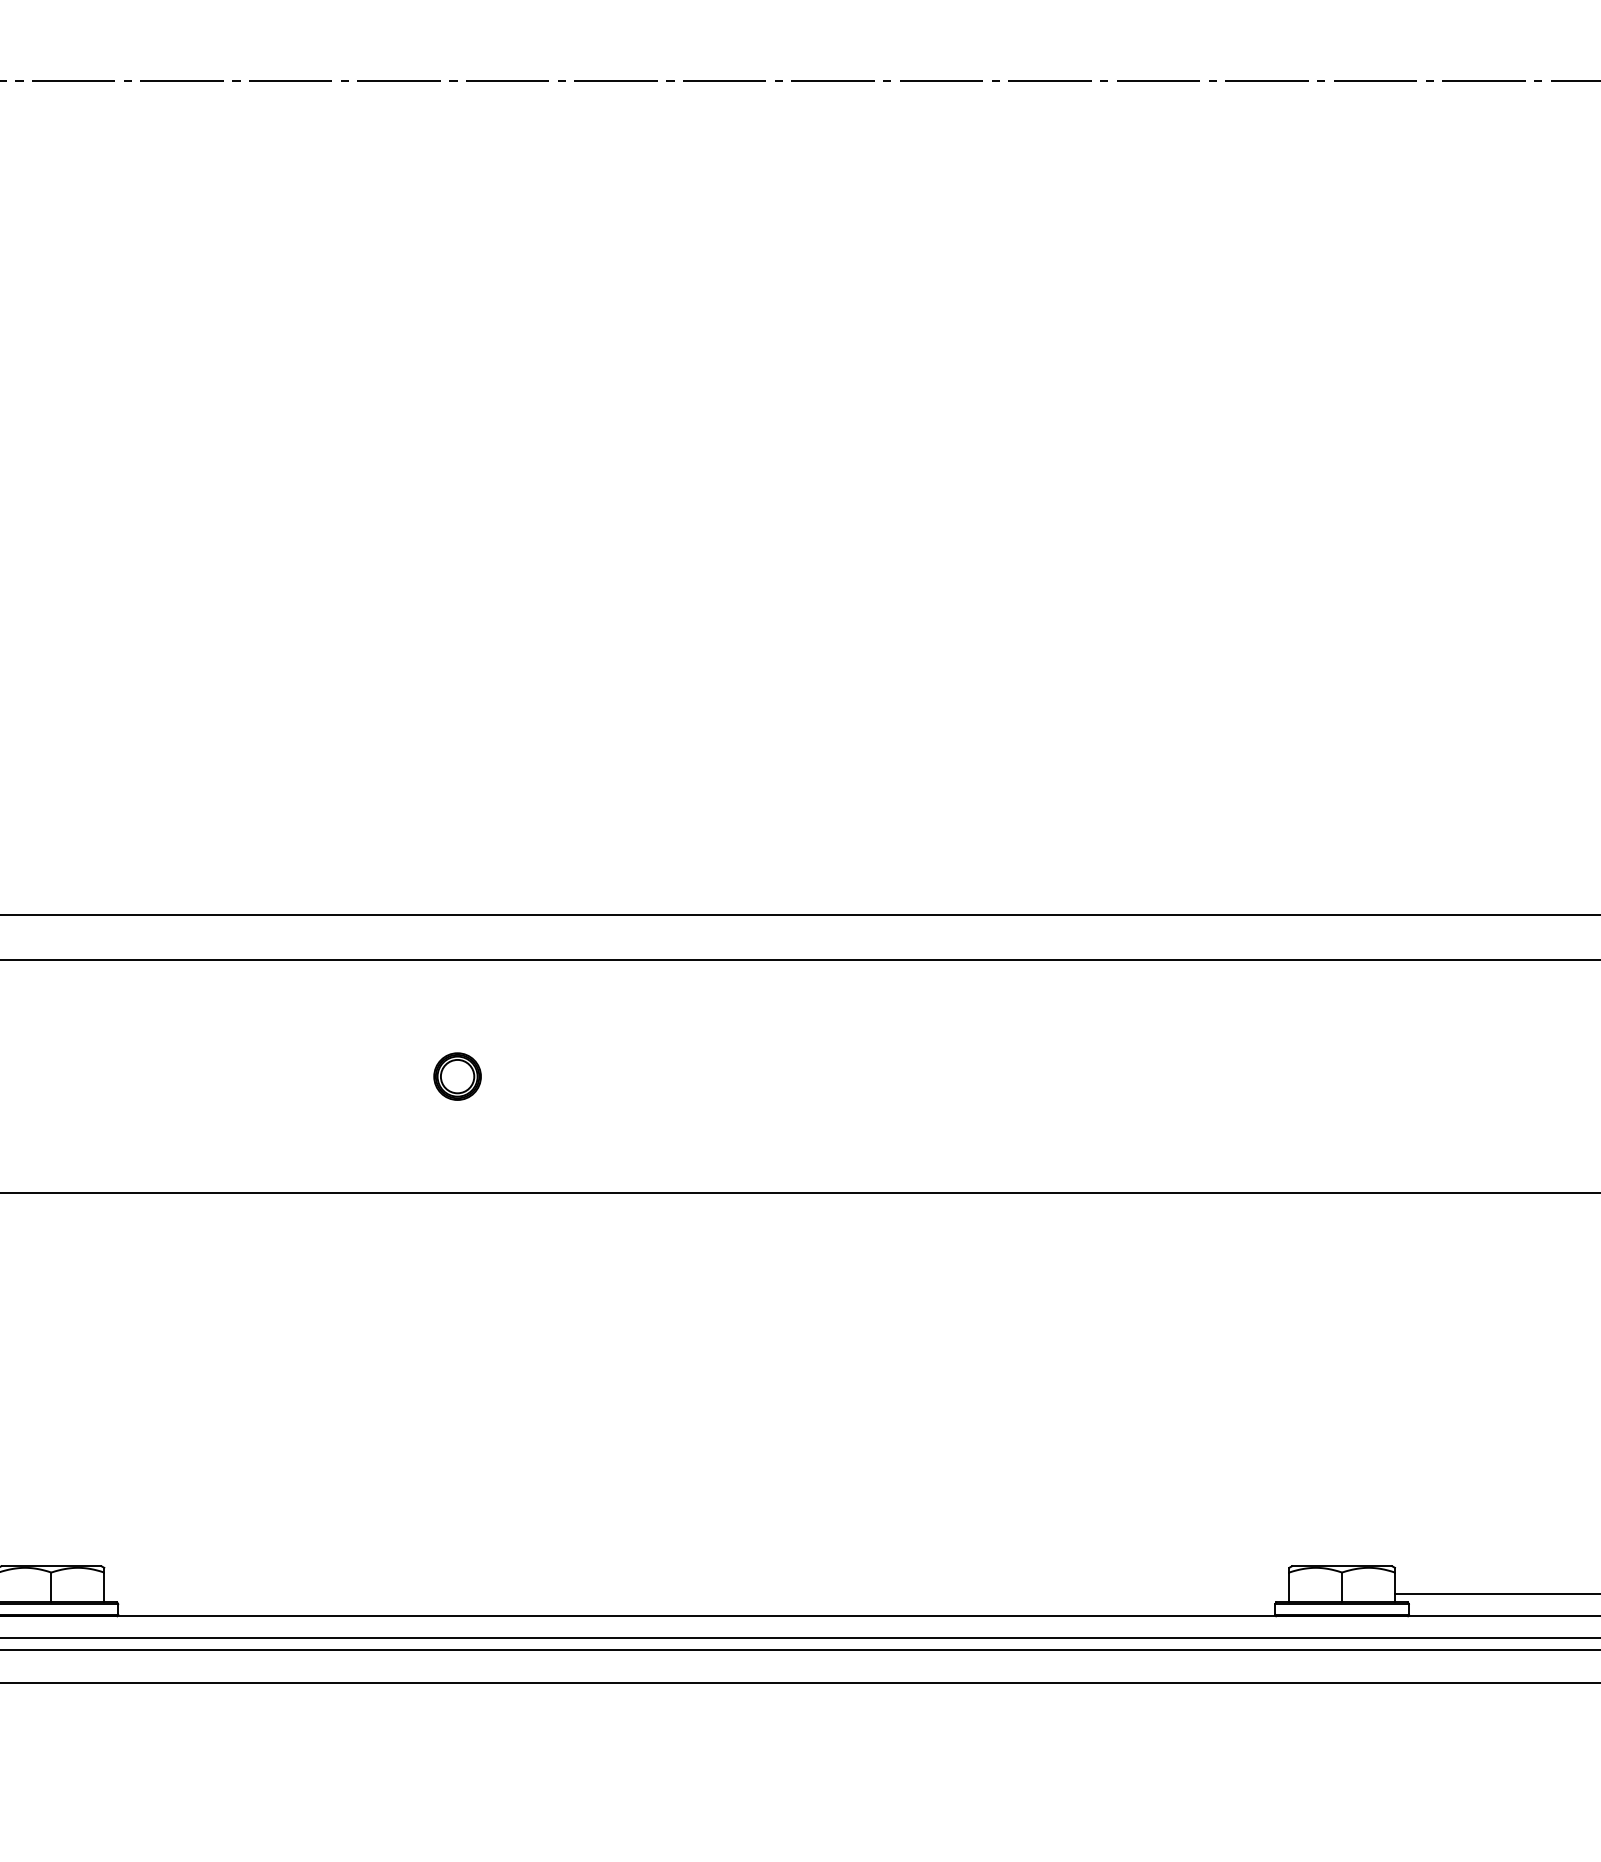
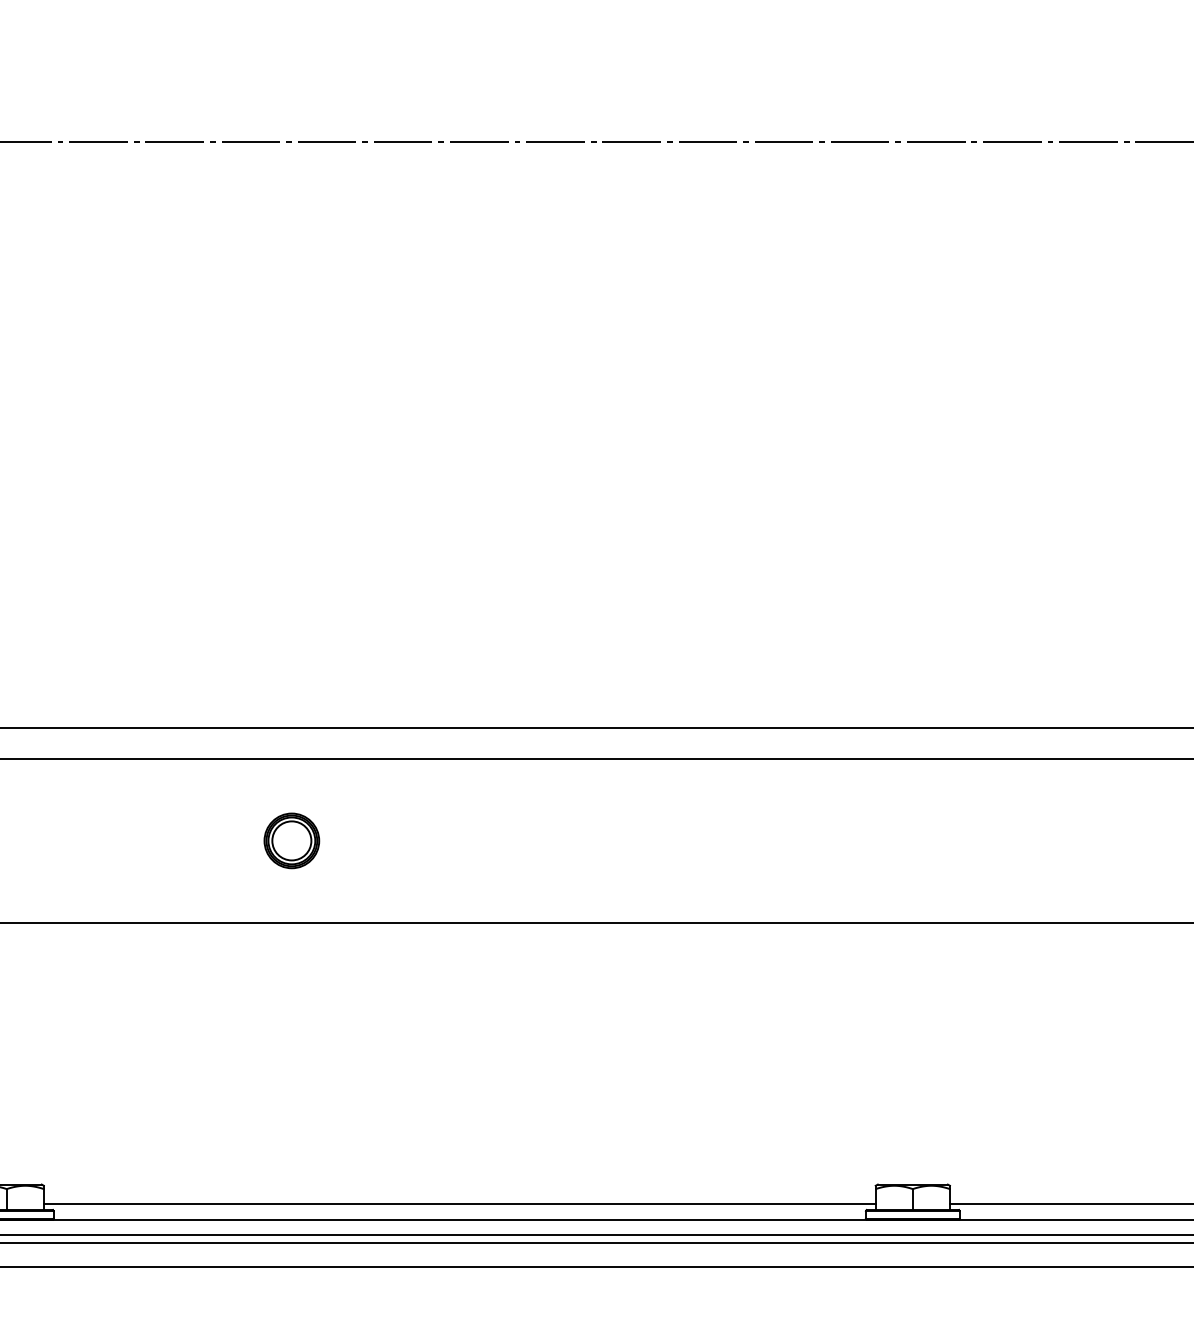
part: (456, 1075) -> (291, 840), size x1.67
line: (696, 1594) -> (459, 1204), added

